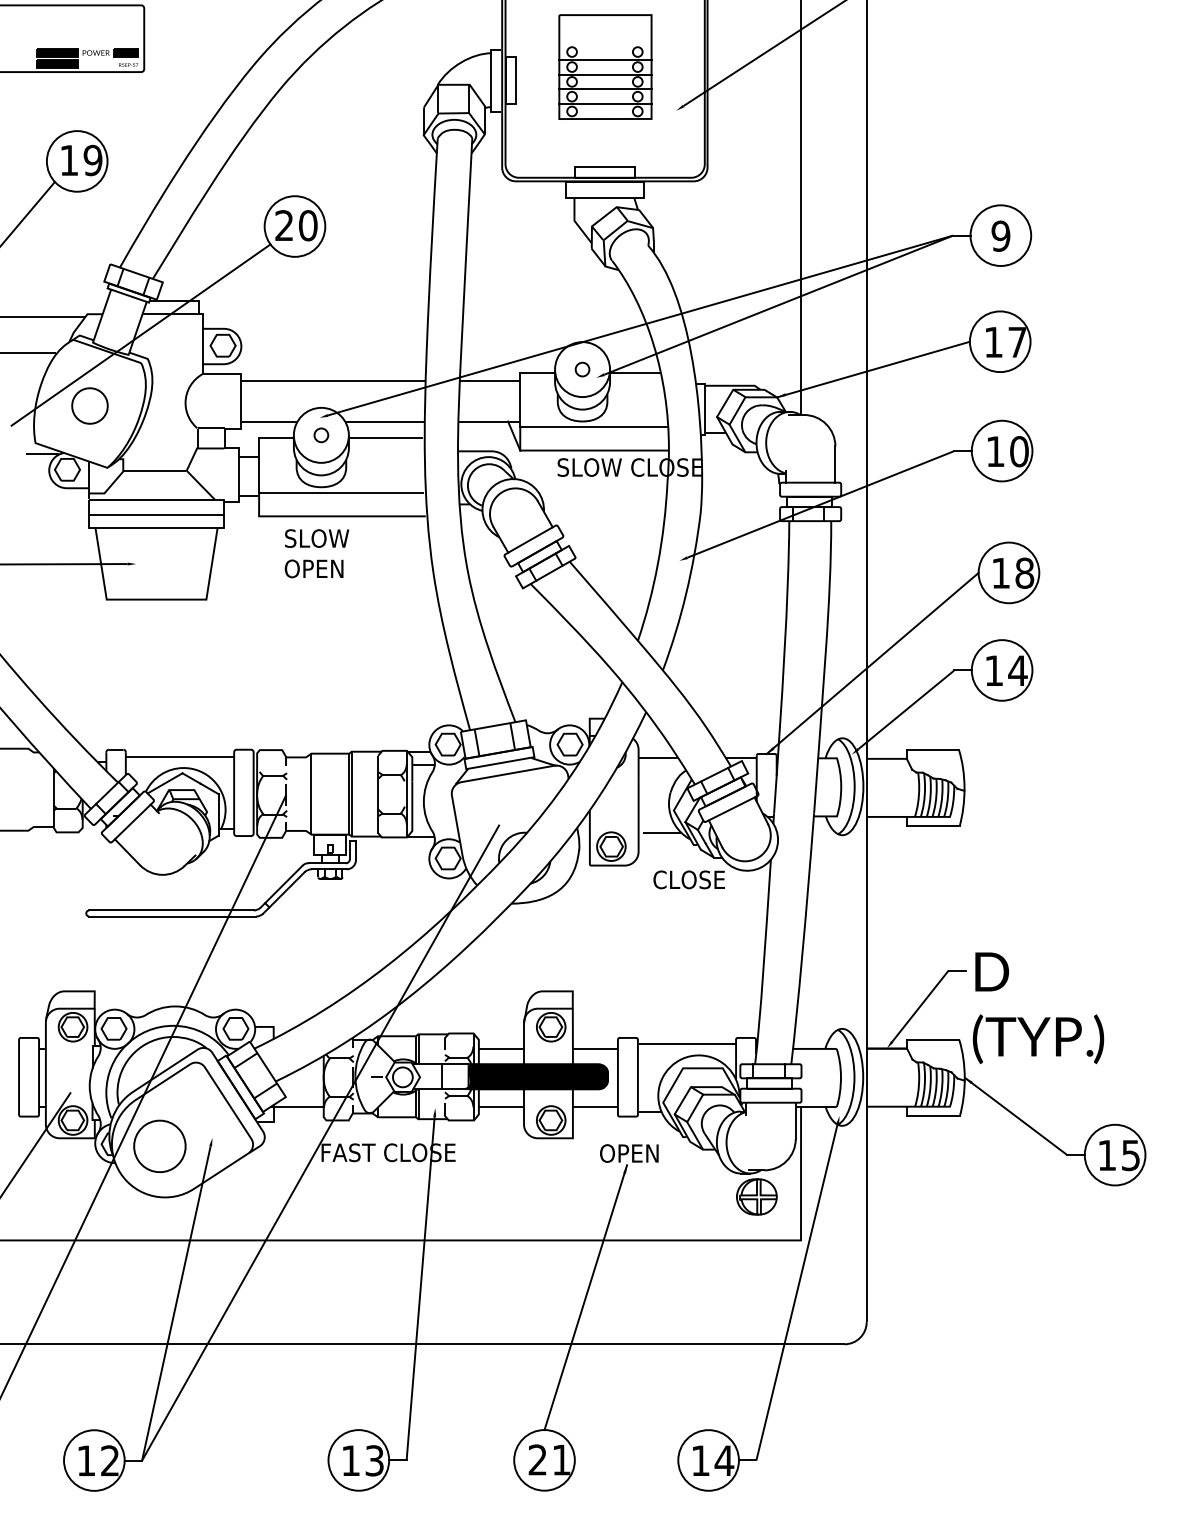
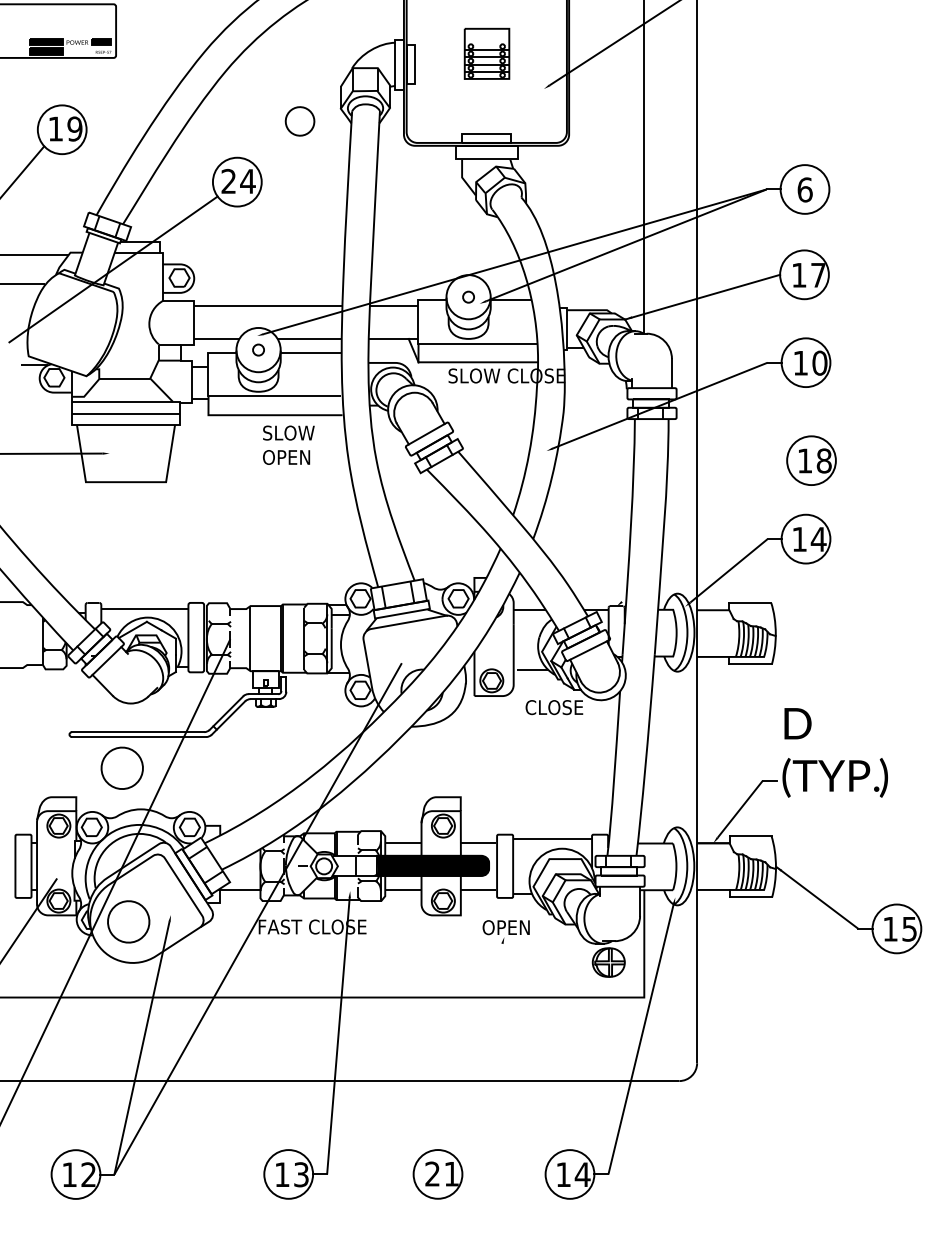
part: (605, 66) -> (487, 53), size x0.6
text: (308, 225) -> (248, 181), 20 -> 24
text: (1000, 235) -> (804, 189), 9 -> 6
part: (89, 405) -> (299, 121), moved
text: (316, 553) -> (288, 445), moved
line: (872, 663) -> (701, 533), removed
part: (151, 954) -> (121, 767), added
text: (1038, 1008) -> (835, 753), moved
line: (585, 1297) -> (470, 1043), removed

